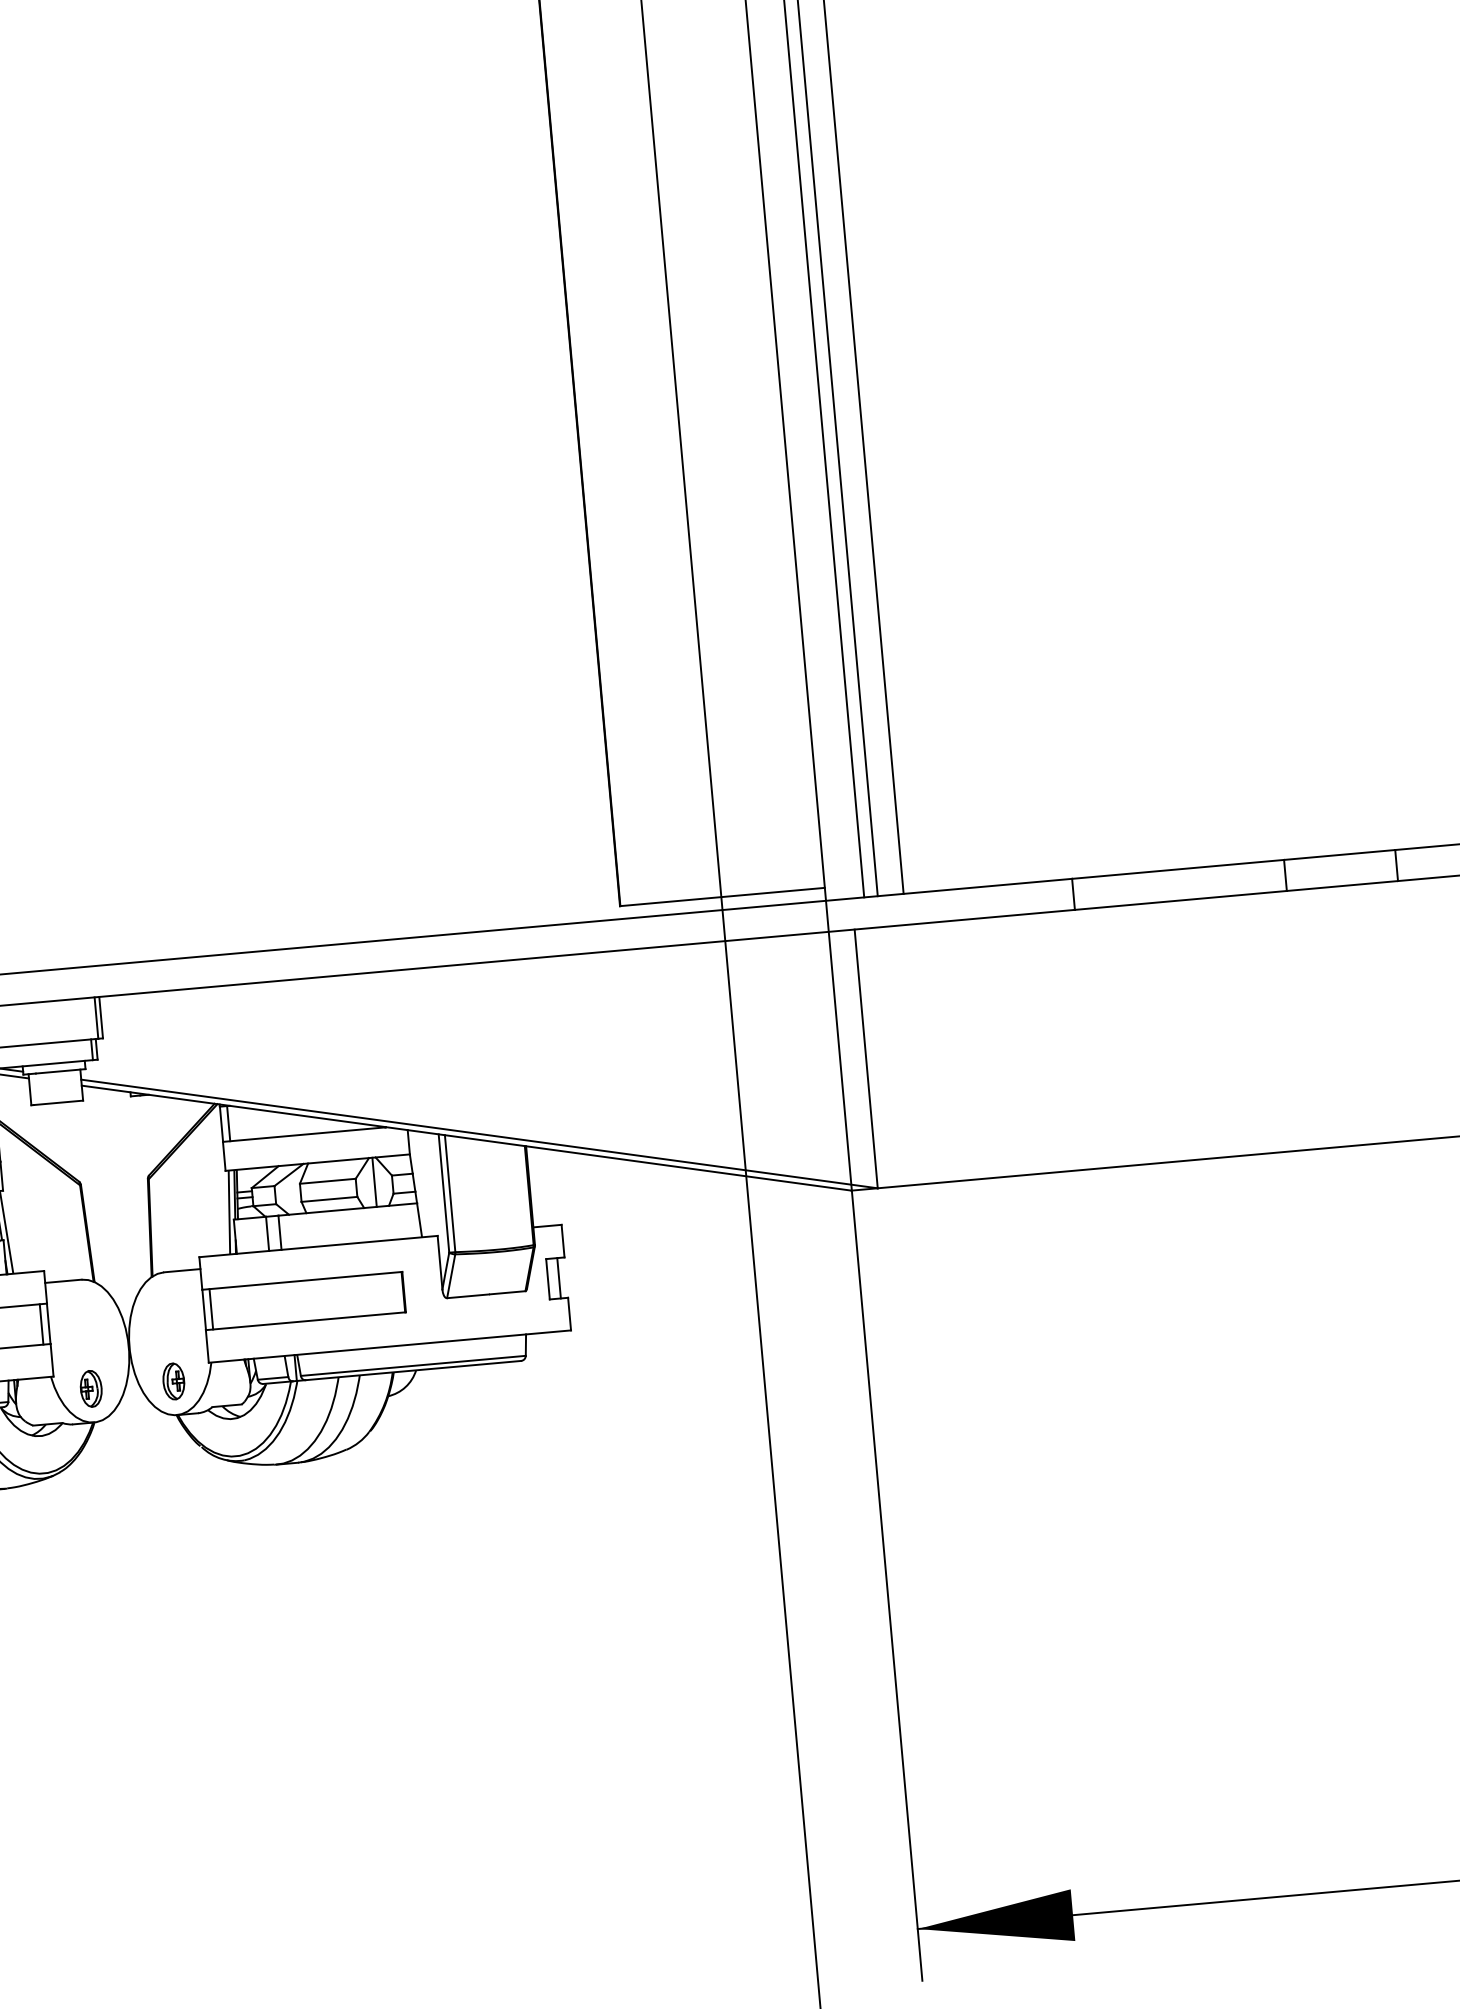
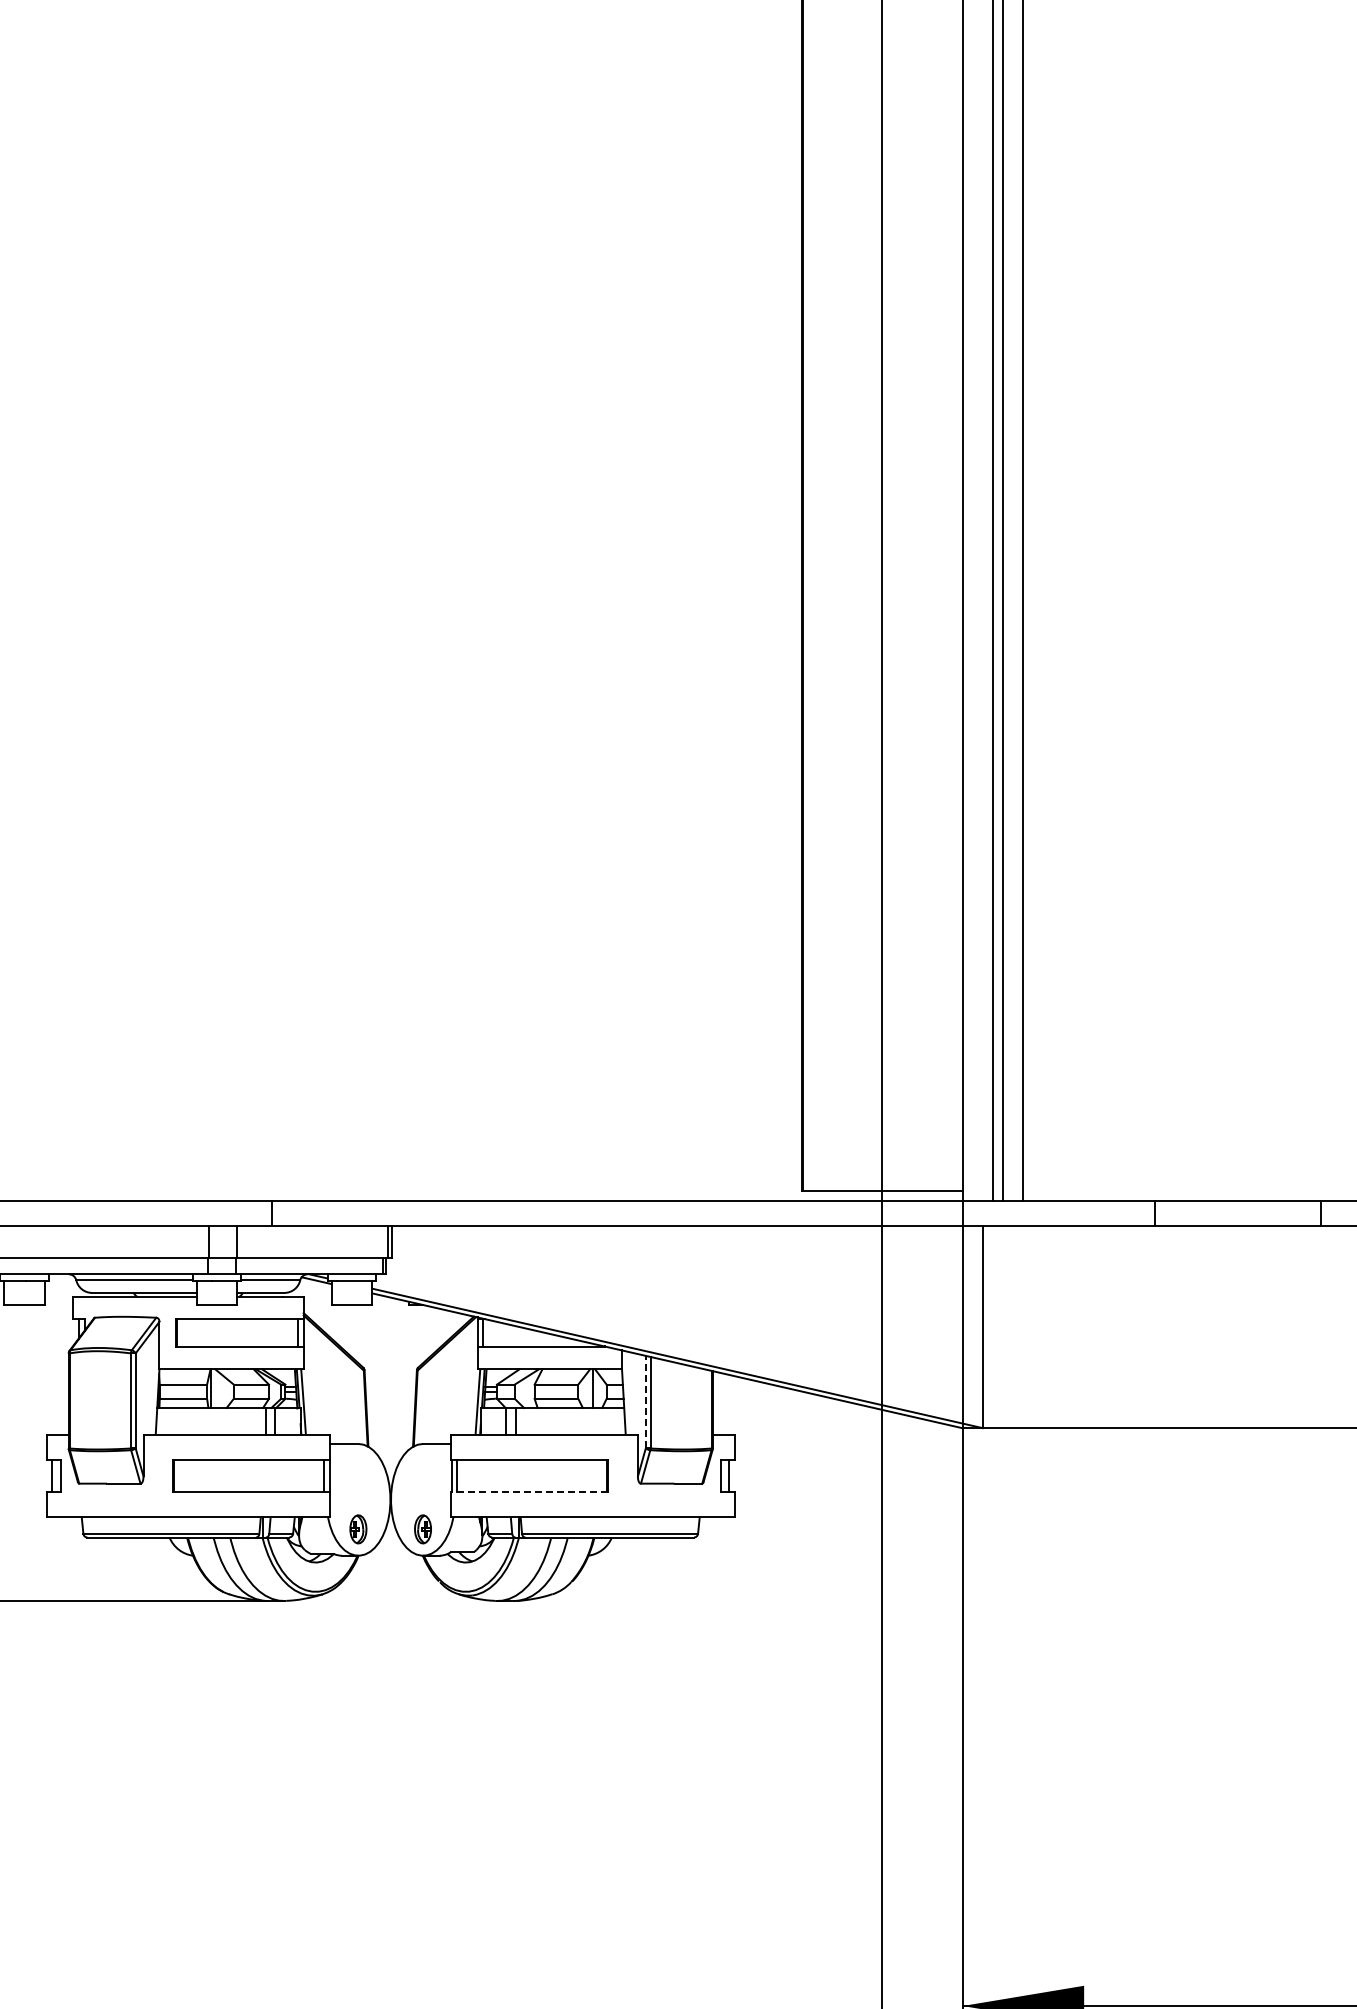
line: (443, 1192) -> (645, 1401), solid -> dashed
line: (305, 1320) -> (529, 1491), solid -> dashed

